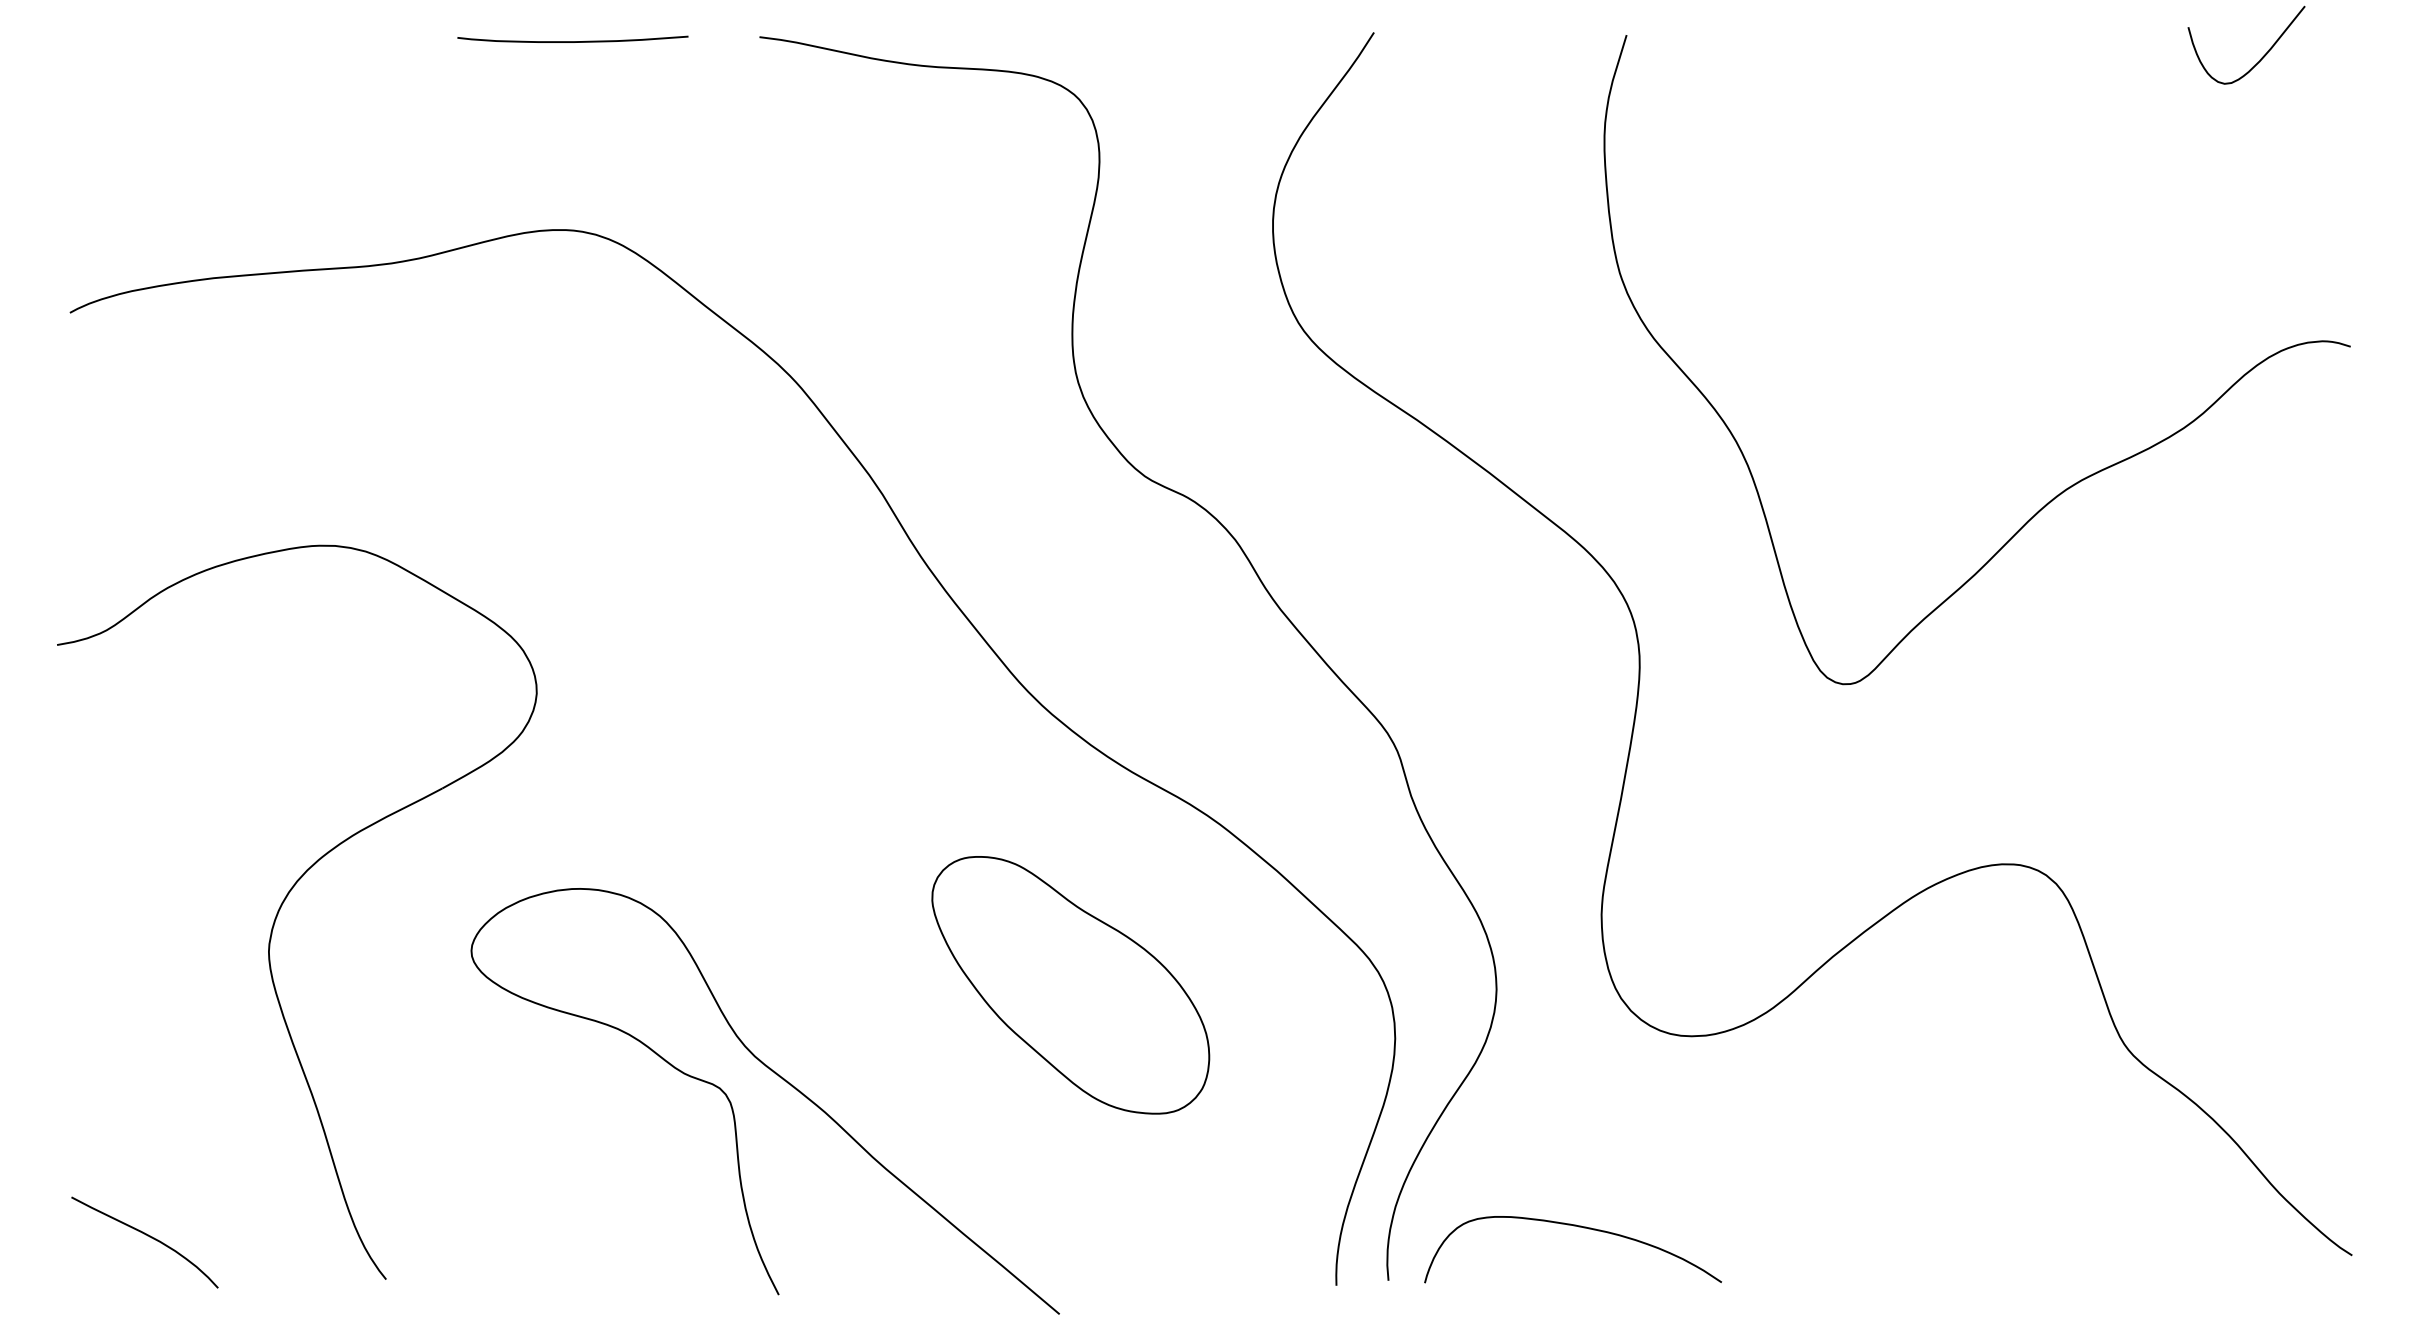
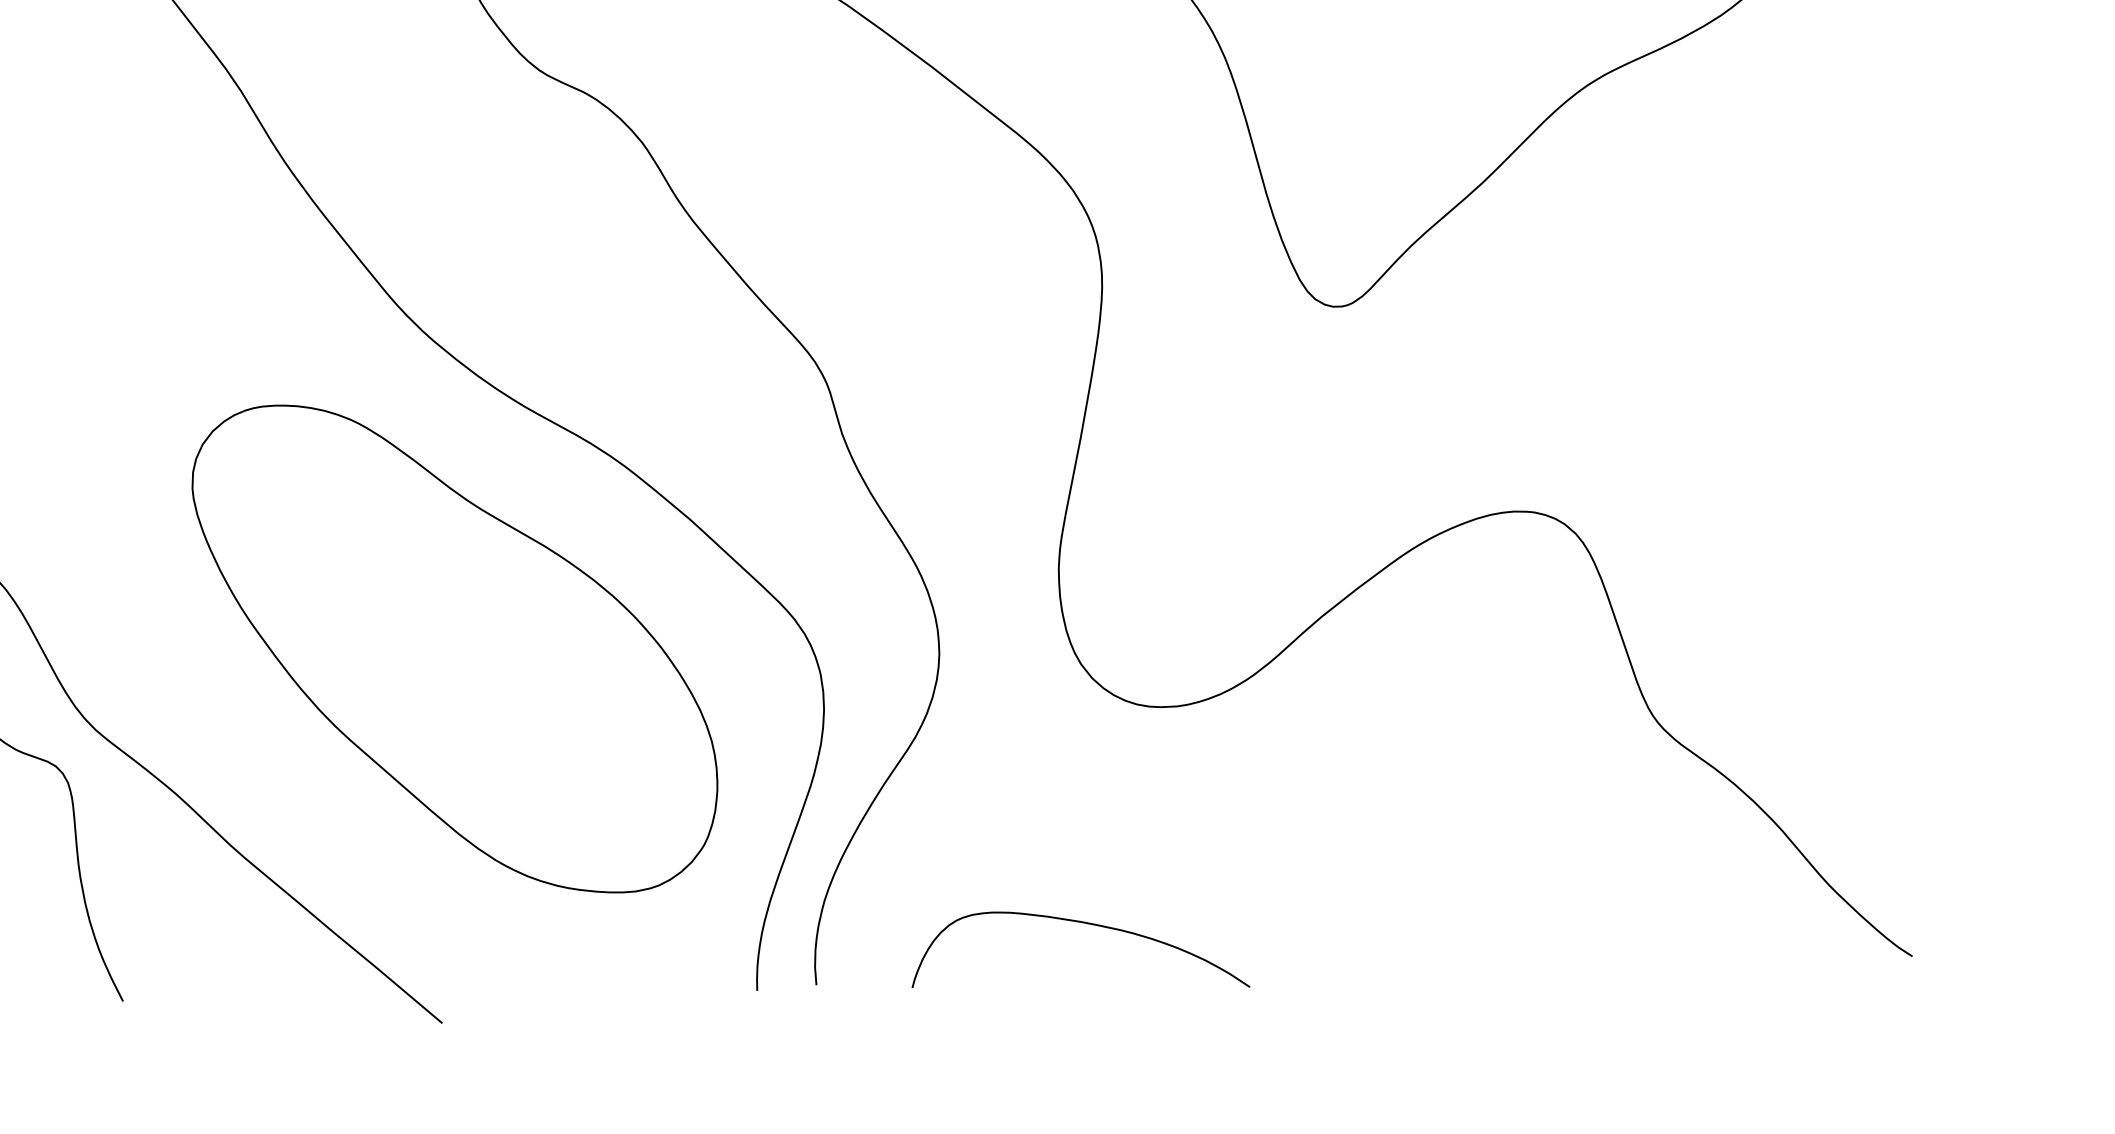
part: (1070, 985) -> (454, 649), size x1.67
curve: (1578, 1227) -> (1087, 924), moved

